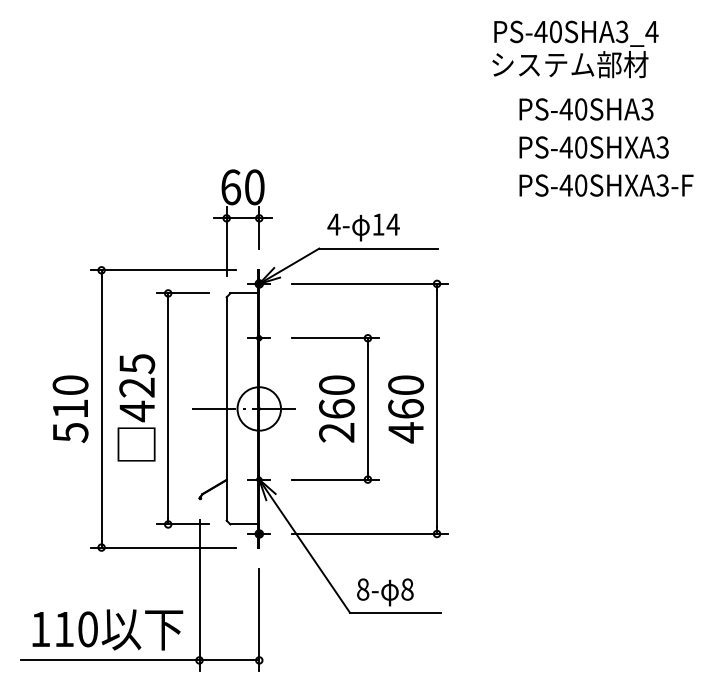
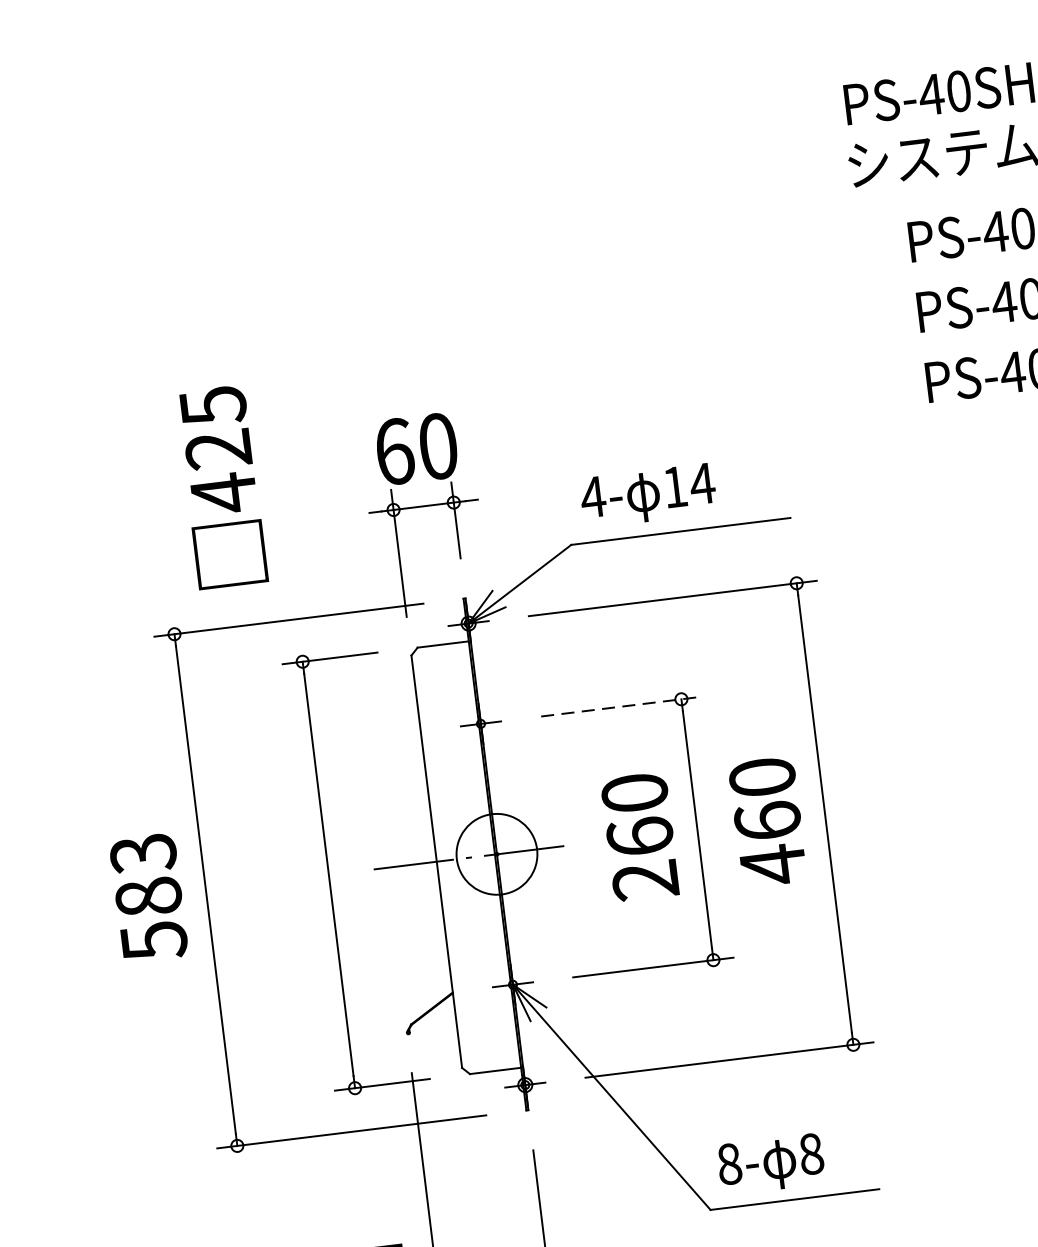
line: (335, 338) -> (621, 707), solid -> dashed
text: (70, 396) -> (145, 874), 510 -> 583
text: (136, 407) -> (221, 486), moved

